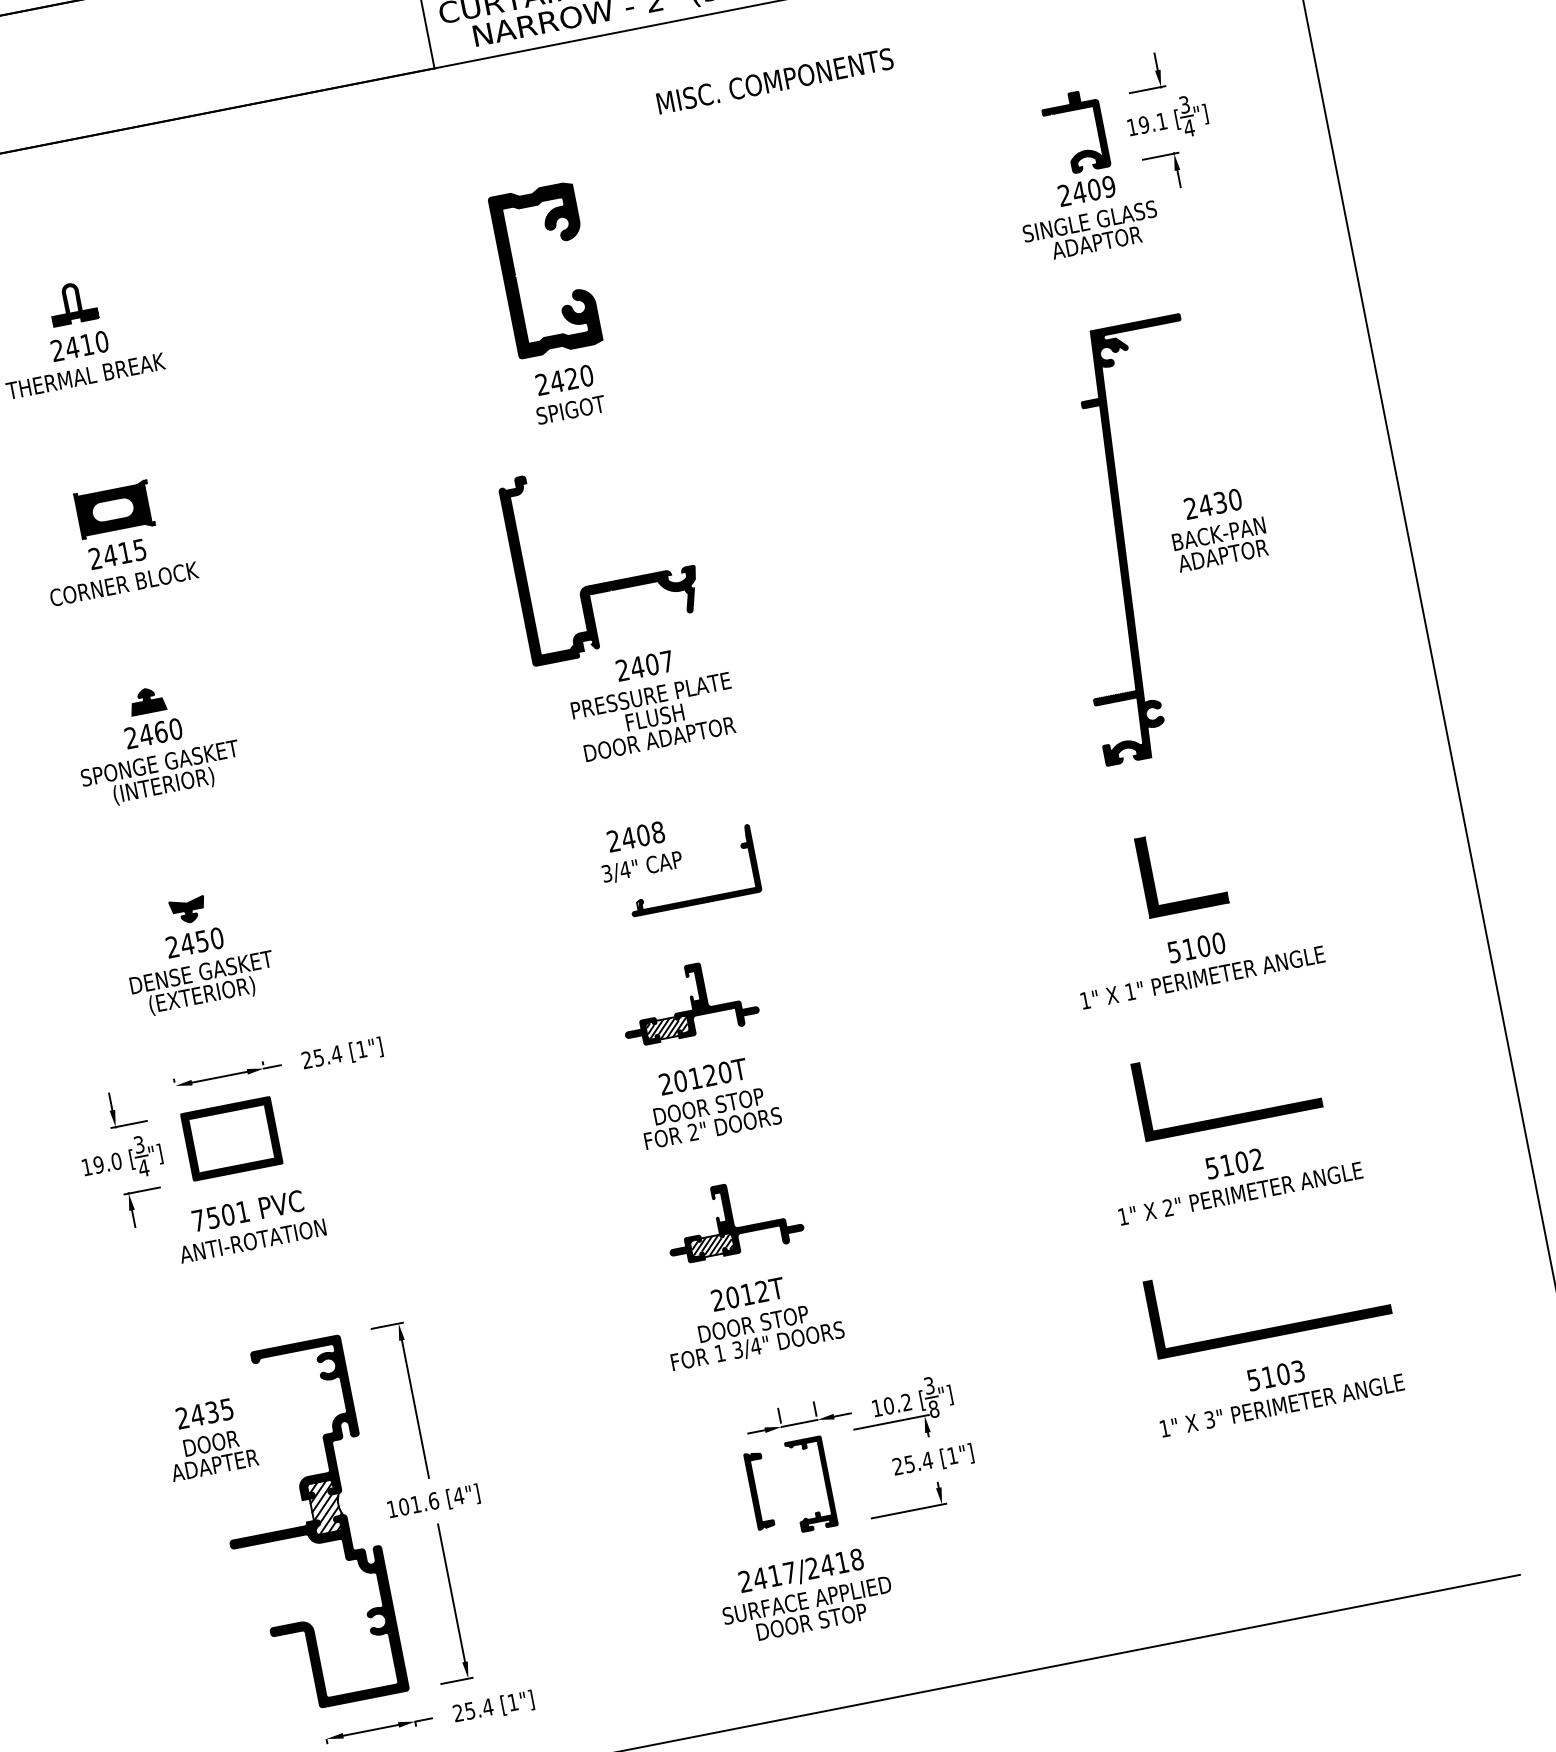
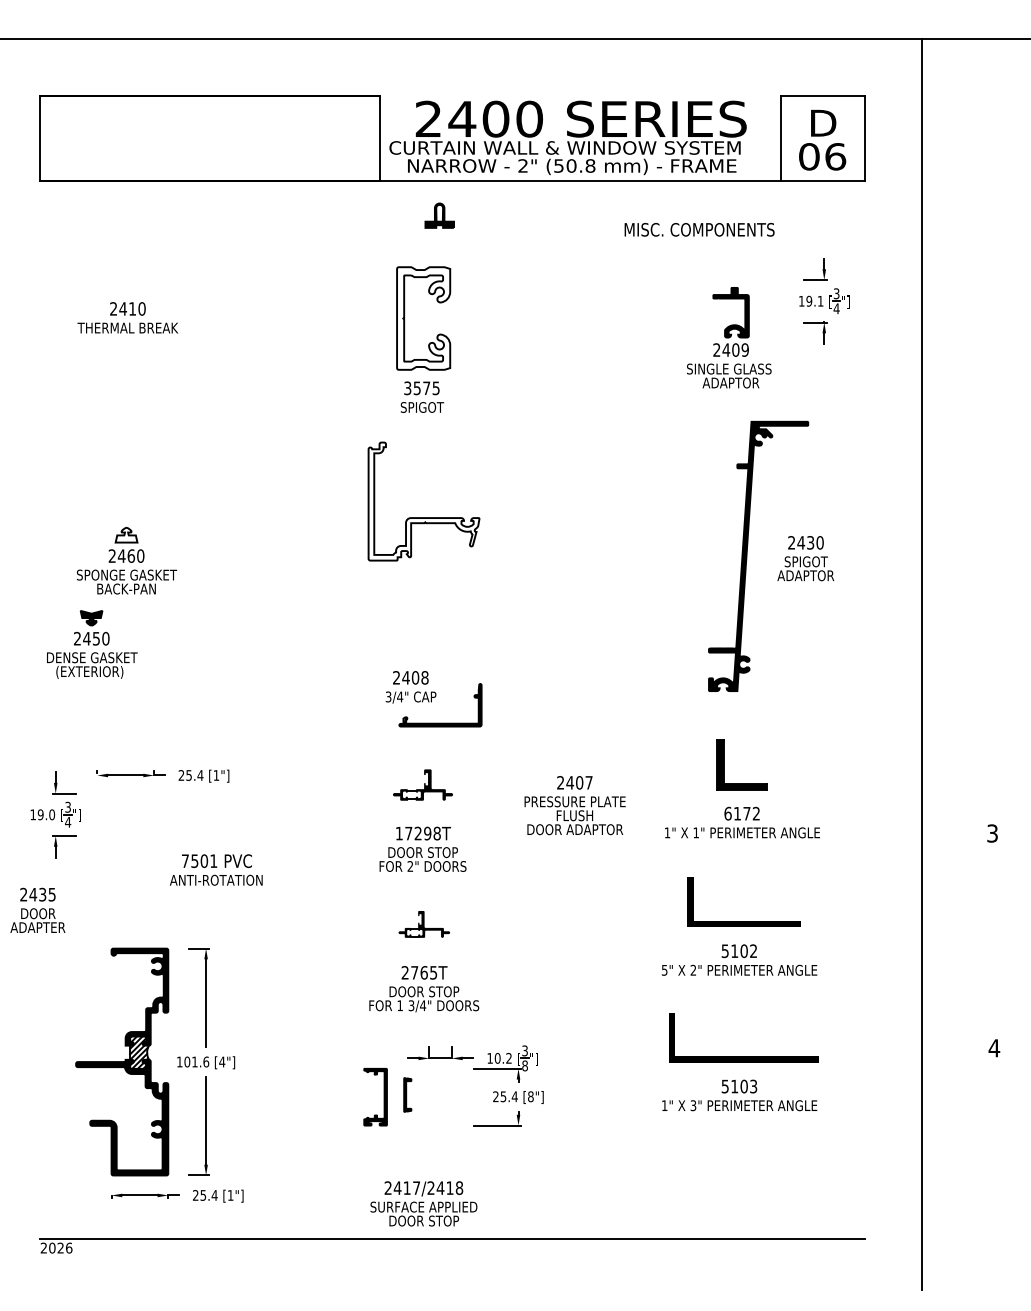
text: (774, 80) -> (699, 229), moved
part: (1080, 171) -> (729, 337), moved
fill: (545, 270) -> (423, 318), removed
part: (72, 303) -> (439, 215), moved
text: (563, 380) -> (421, 388), 2420 -> 3575
text: (1218, 533) -> (805, 561), BACK-PAN -> SPIGOT
part: (115, 540) -> (126, 432), removed
fill: (601, 556) -> (423, 501), removed
fill: (146, 699) -> (126, 534), removed
text: (651, 701) -> (574, 805), moved
text: (163, 785) -> (126, 589), (INTERIOR) -> BACK-PAN
text: (1196, 947) -> (742, 813), 5100 -> 6172
part: (197, 951) -> (92, 644), moved
part: (687, 1000) -> (422, 784), size x0.7
text: (694, 1078) -> (417, 833), 20120T -> 17298T
part: (231, 1138) -> (125, 814), removed
text: (1123, 1217) -> (664, 970), 1" -> 5"
part: (733, 1218) -> (424, 924), size x0.6
text: (249, 1224) -> (216, 869), moved
text: (747, 1293) -> (424, 972), 2012T -> 2765T
text: (208, 1437) -> (37, 909), moved
text: (951, 1455) -> (530, 1096), [1"] -> [8"]
part: (823, 1482) -> (383, 1097), moved
part: (758, 1490) -> (407, 1094), size x0.7
text: (805, 1594) -> (423, 1203), moved

